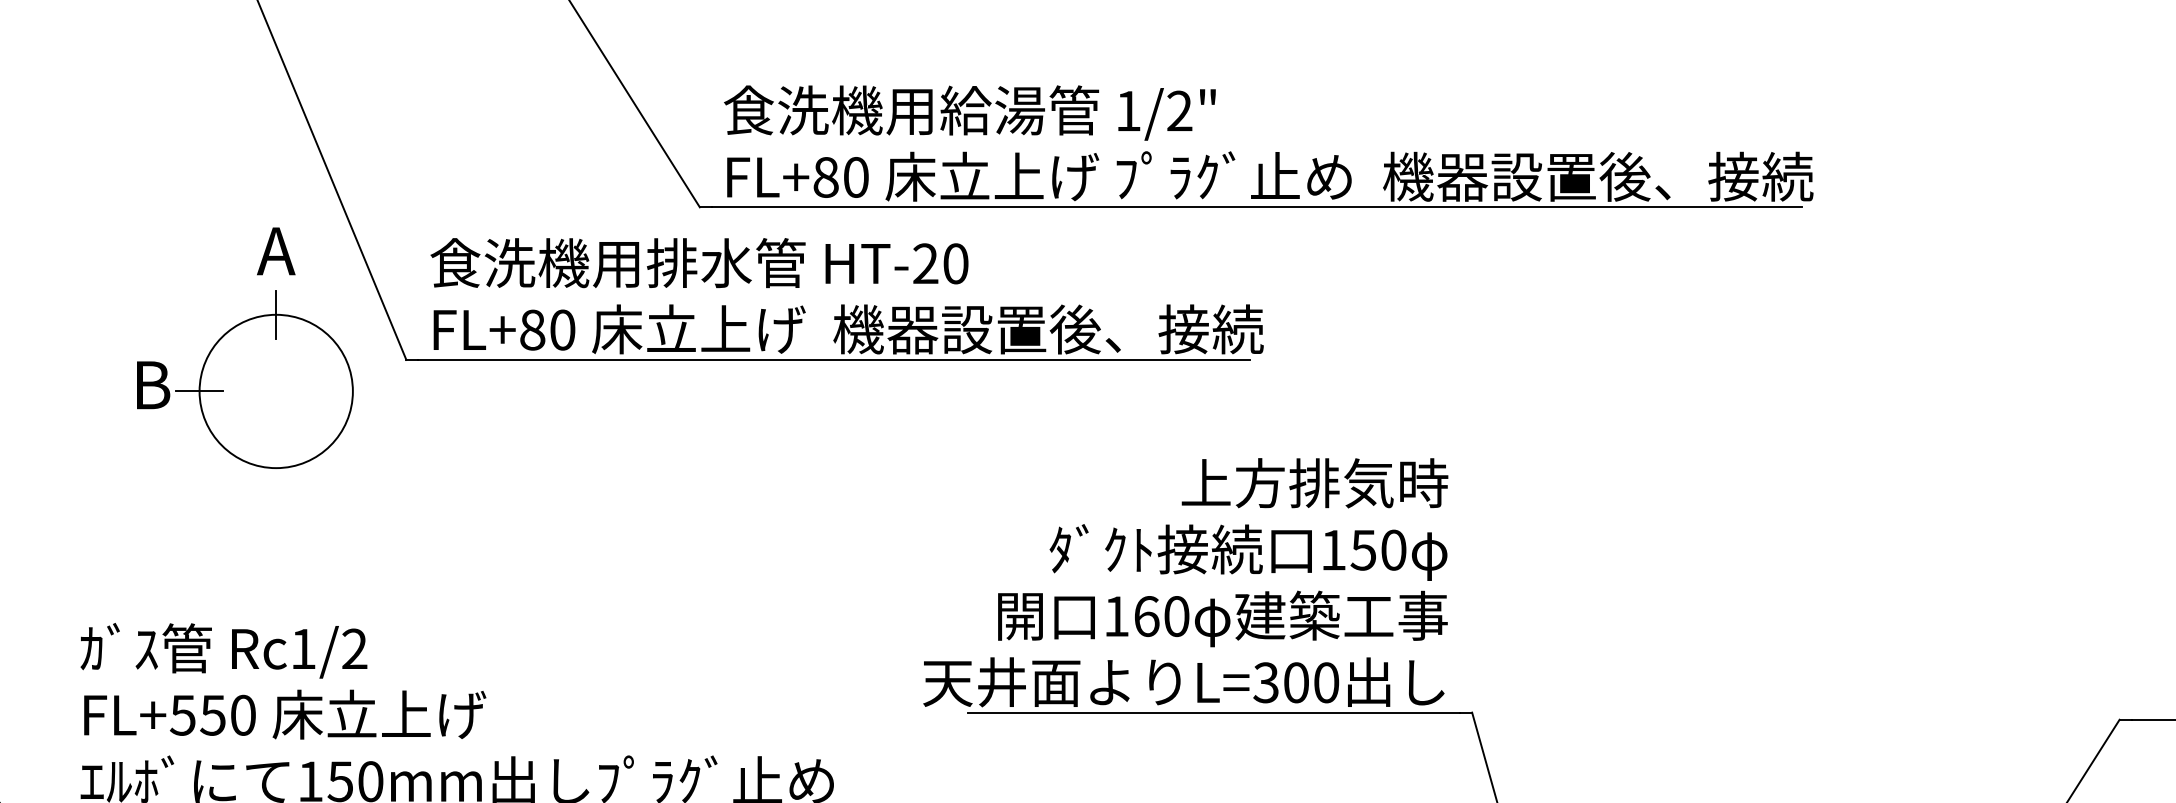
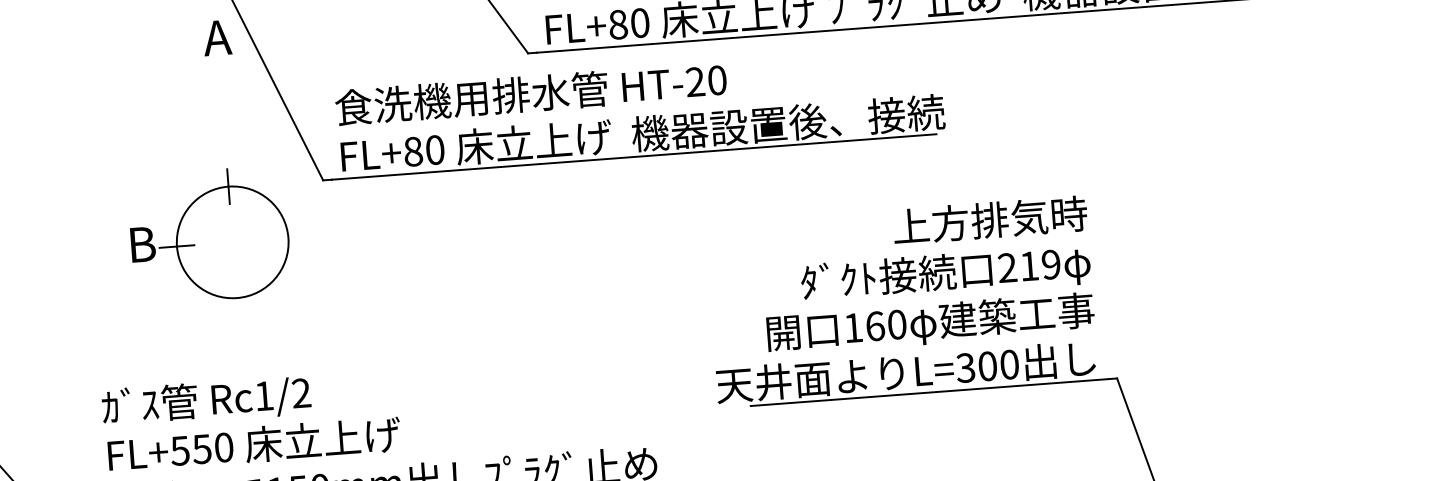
text: (276, 251) -> (217, 38), moved
part: (245, 379) -> (209, 235), moved
text: (1363, 549) -> (1029, 265), 150 -> 219

